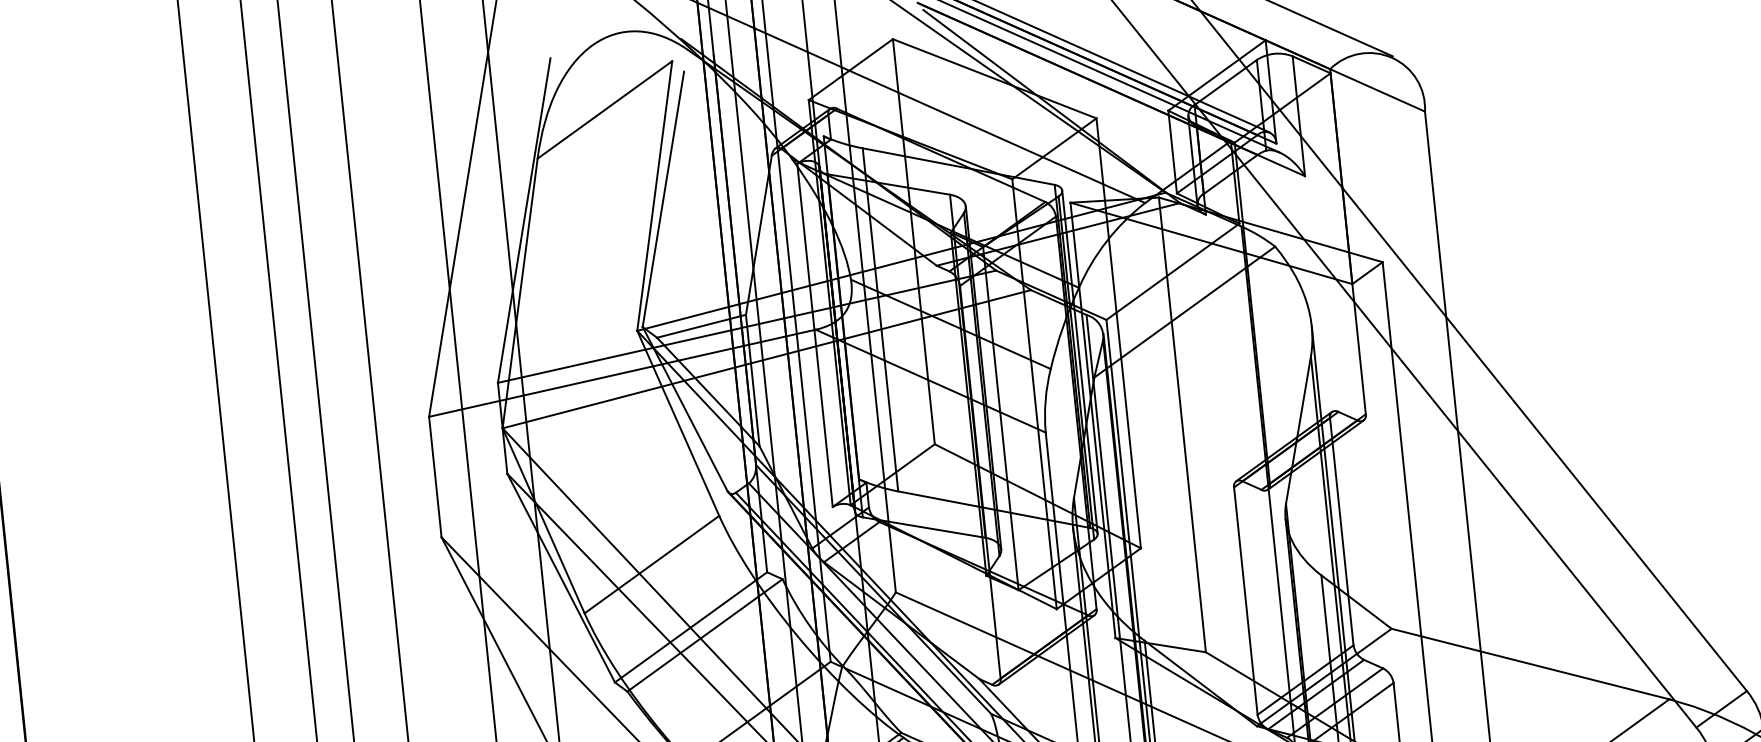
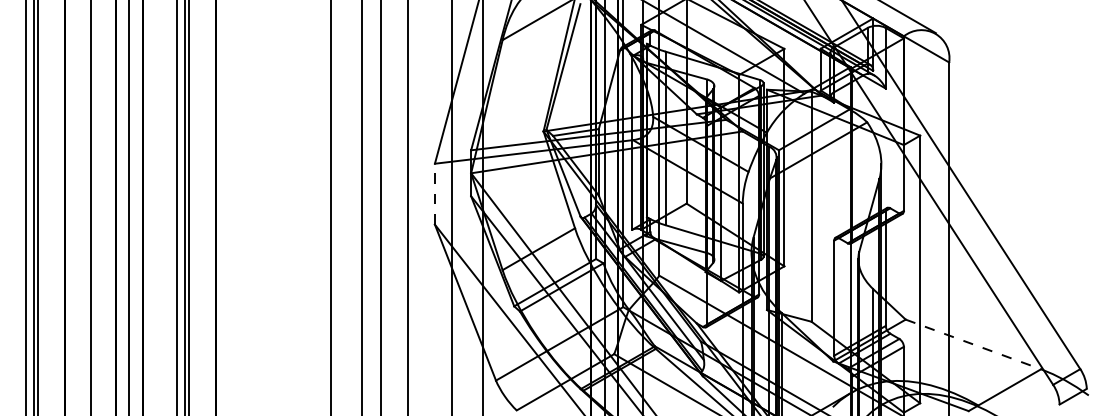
line: (434, 475) -> (434, 193), solid -> dashed
line: (1530, 664) -> (973, 344), solid -> dashed

